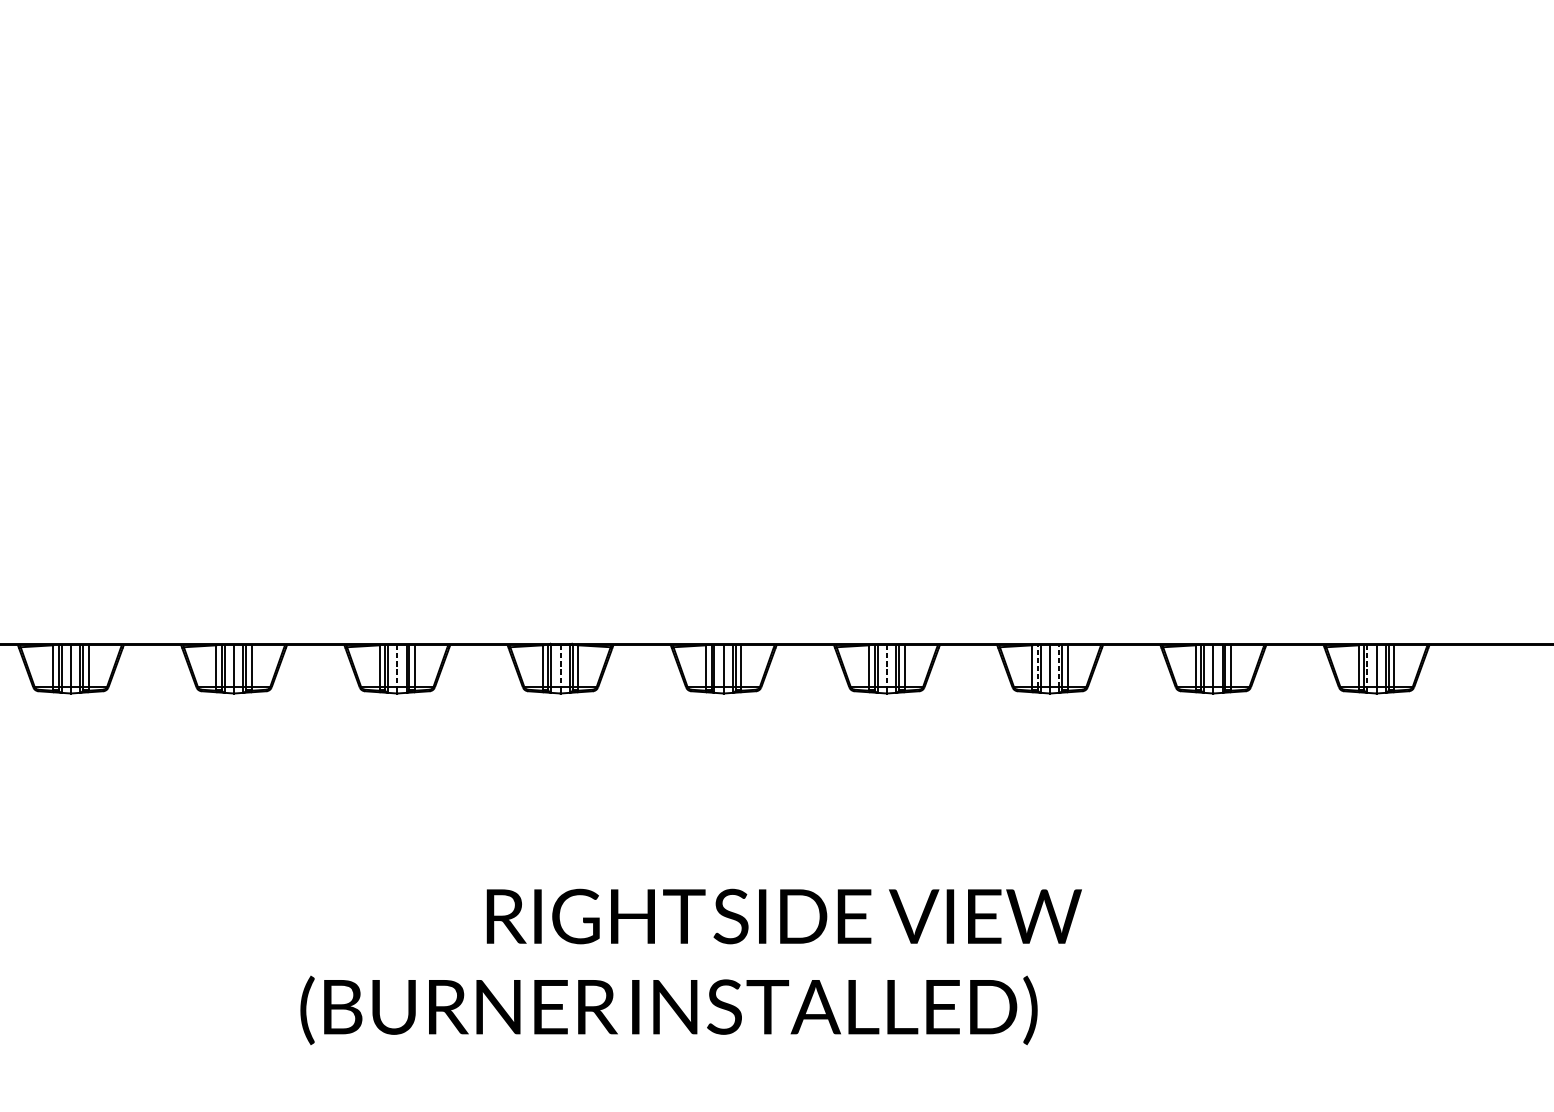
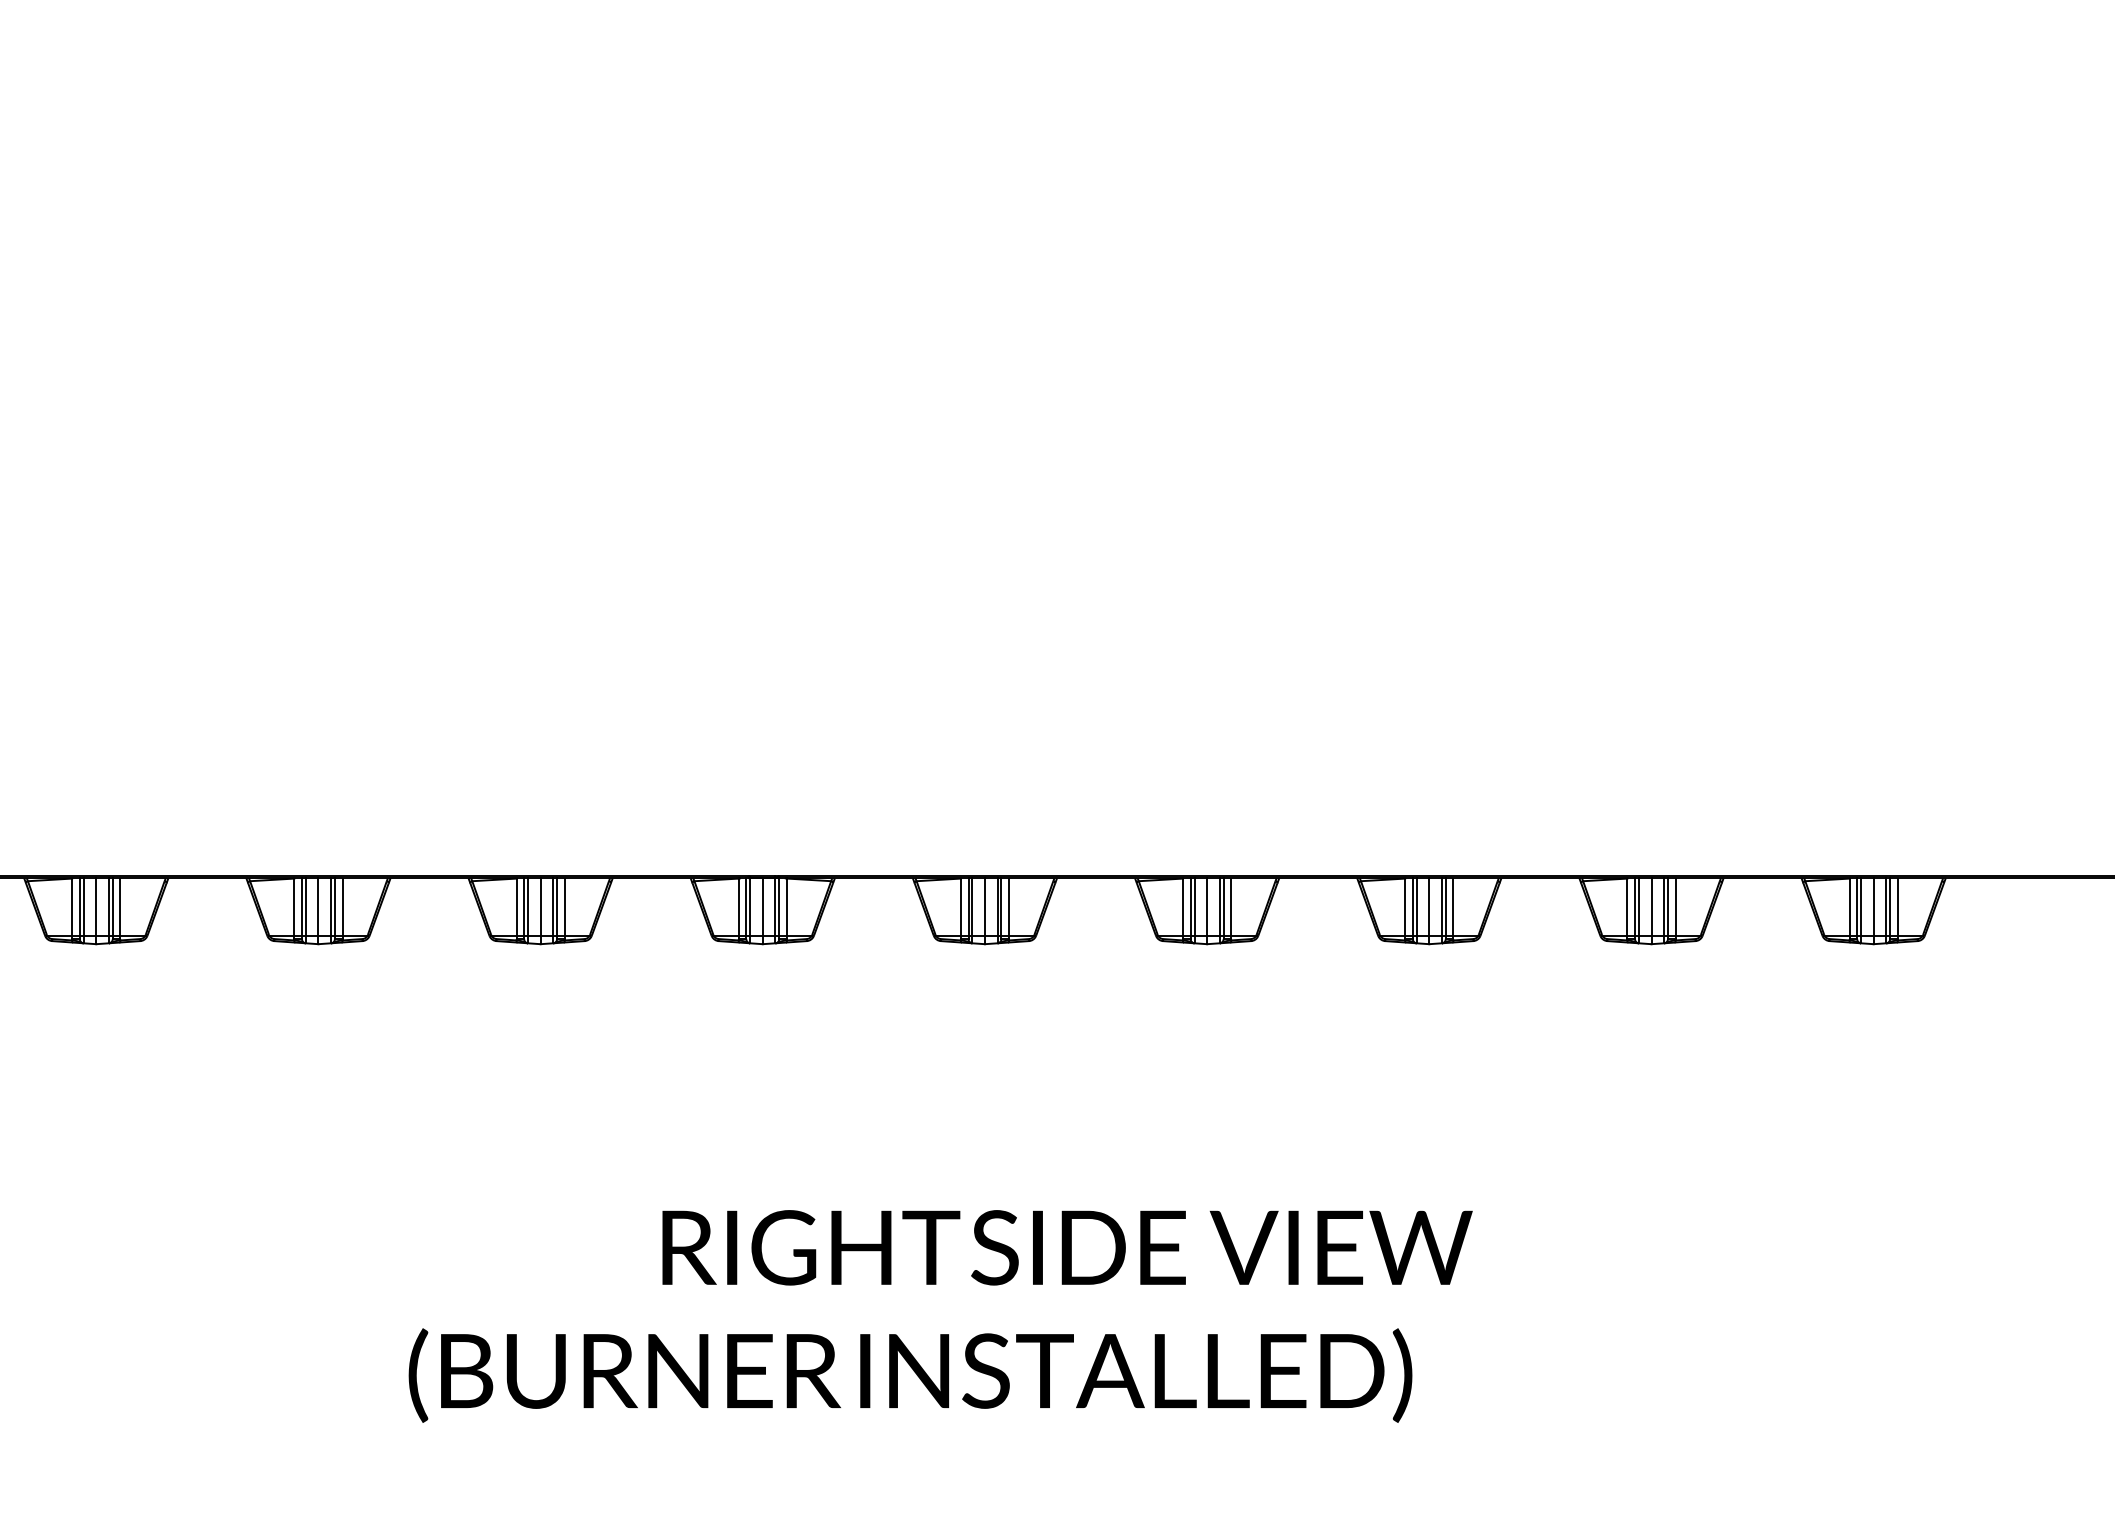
line: (397, 666) -> (540, 907), dashed -> solid
line: (560, 666) -> (762, 907), dashed -> solid
line: (887, 666) -> (1207, 907), dashed -> solid
line: (1037, 666) -> (1412, 907), dashed -> solid
line: (1059, 666) -> (1441, 907), dashed -> solid
line: (1367, 666) -> (1861, 907), dashed -> solid

